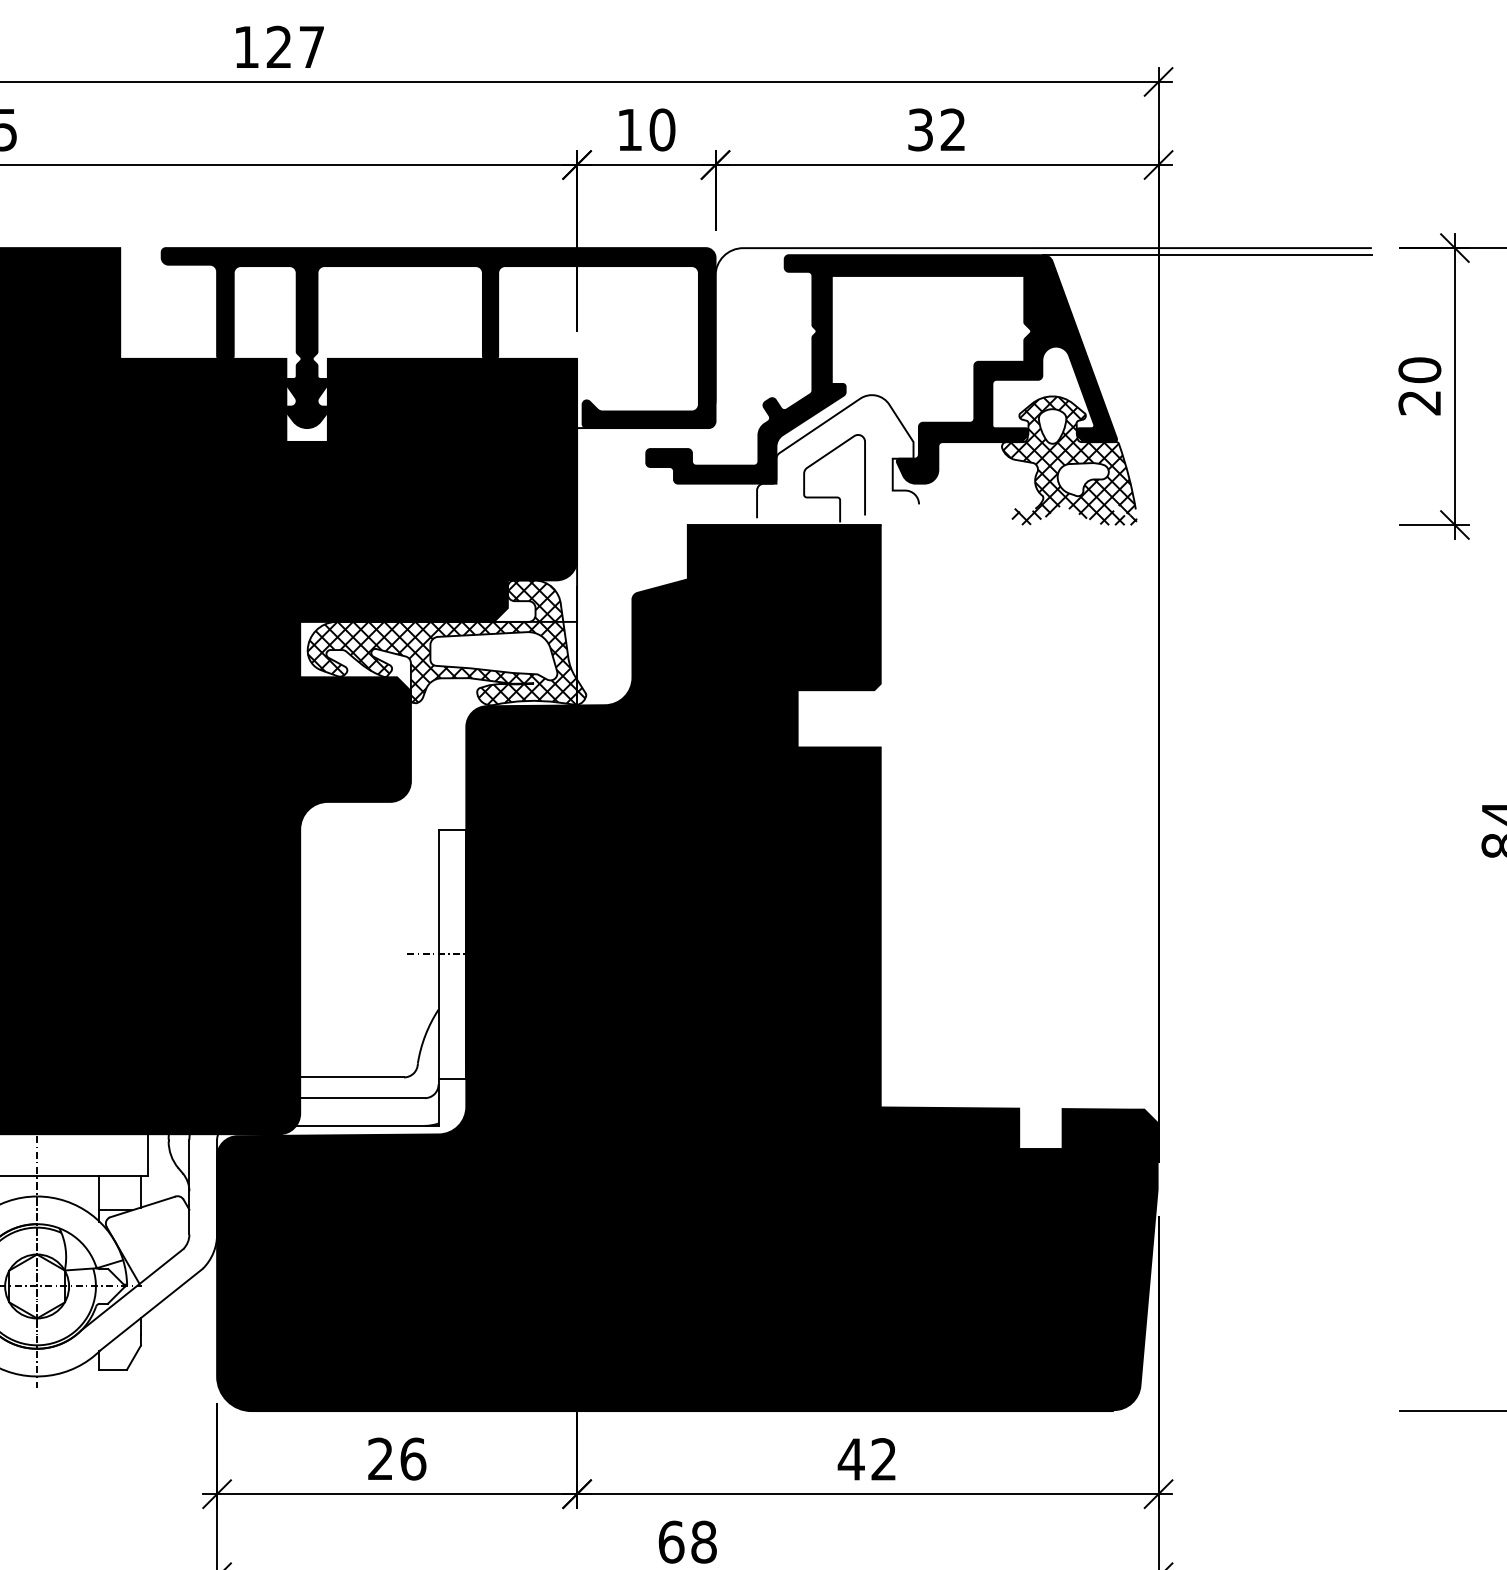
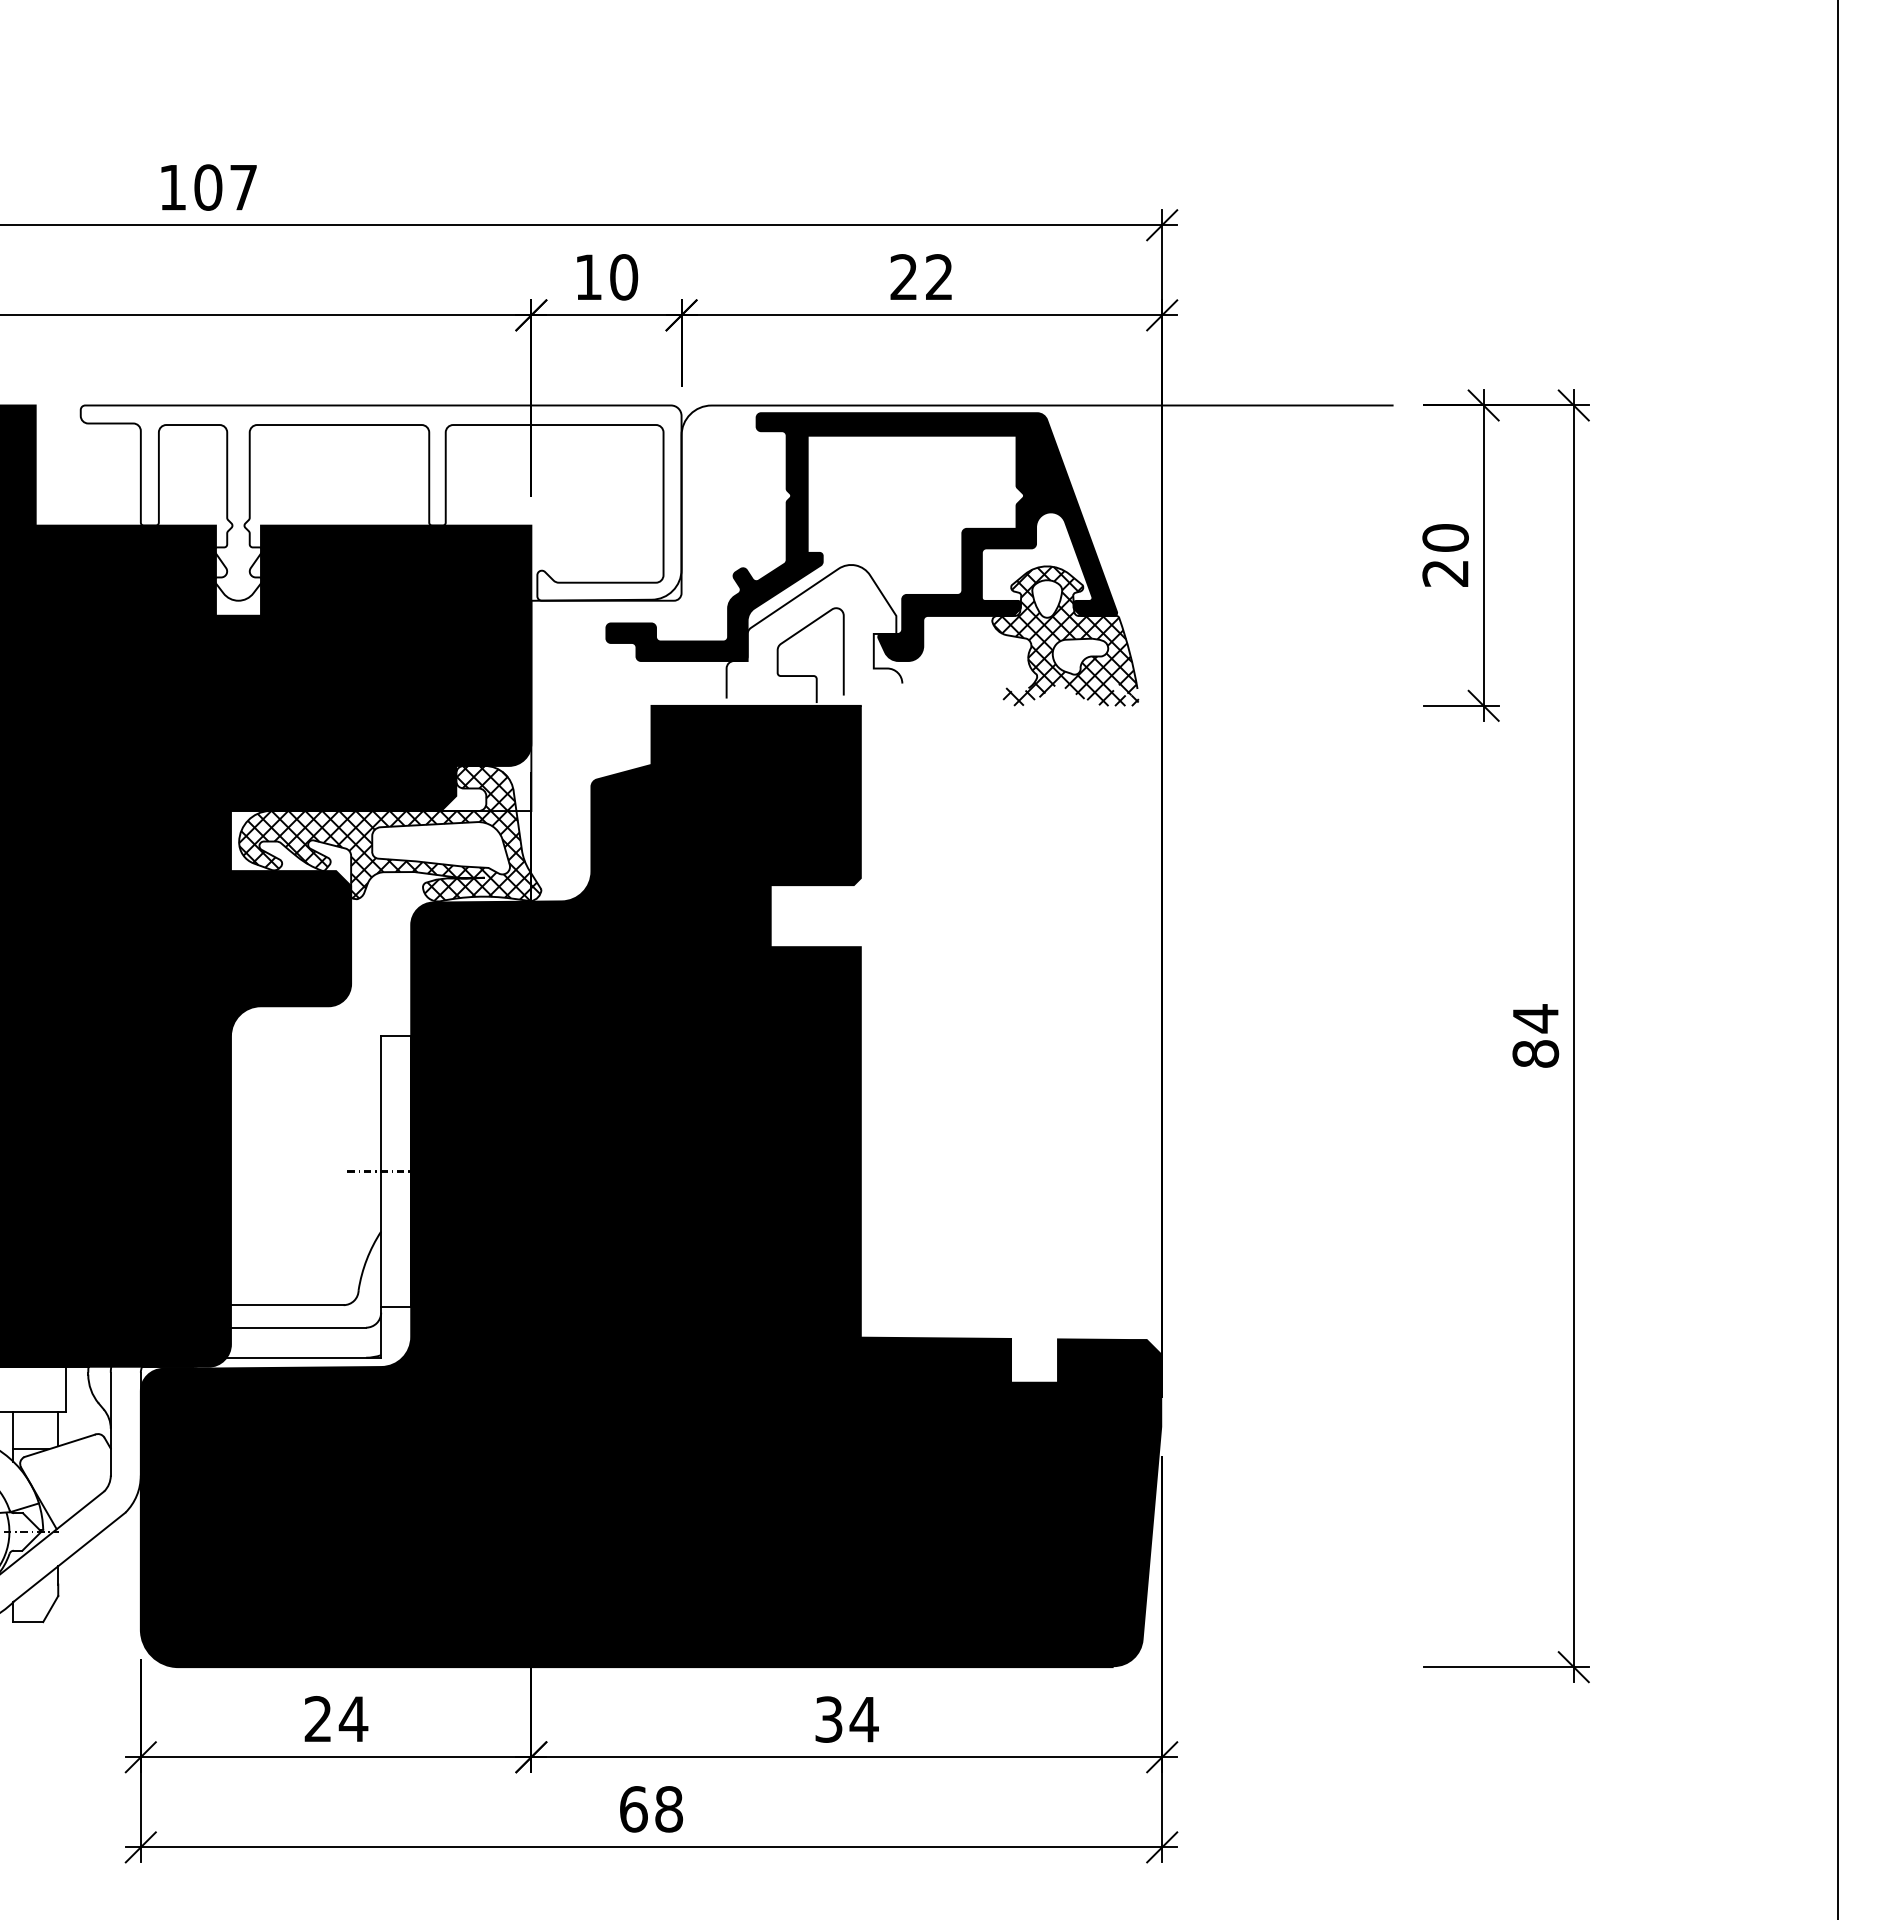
text: (279, 47) -> (208, 187), 127 -> 107
text: (920, 130) -> (903, 277), 32 -> 22
line: (1207, 255) -> (1215, 413), removed
fill: (438, 337) -> (380, 502), removed
text: (413, 1459) -> (353, 1719), 26 -> 24
text: (867, 1459) -> (846, 1719), 42 -> 34

